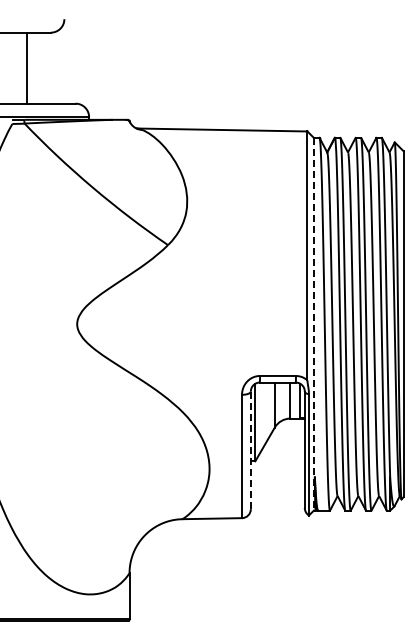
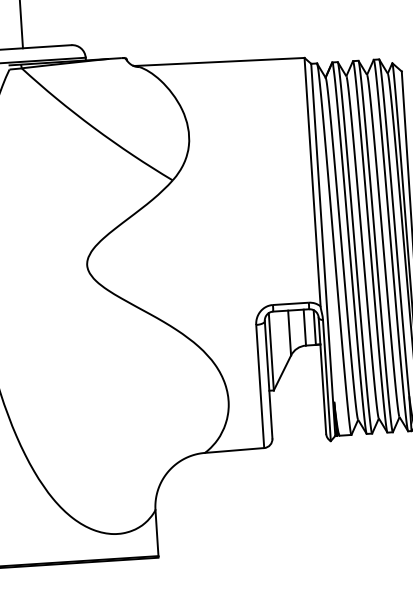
line: (313, 324) -> (323, 250), dashed -> solid
line: (250, 450) -> (268, 379), dashed -> solid

